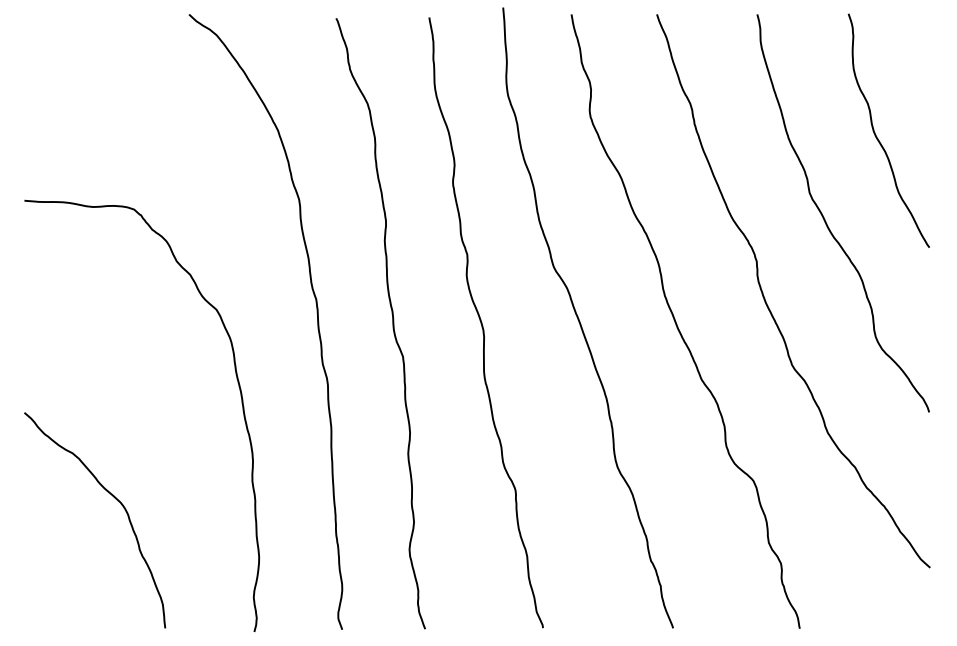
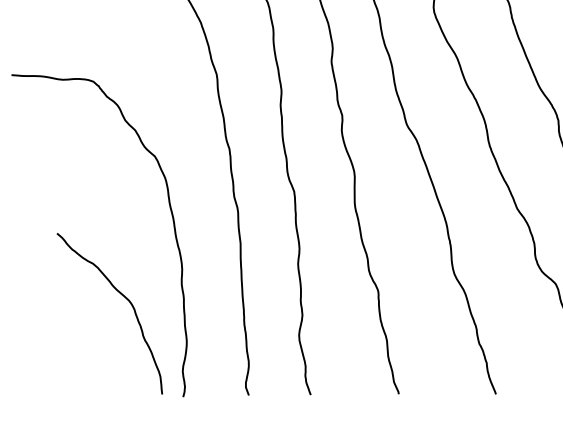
curve: (115, 499) -> (125, 298), moved

